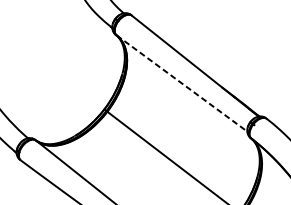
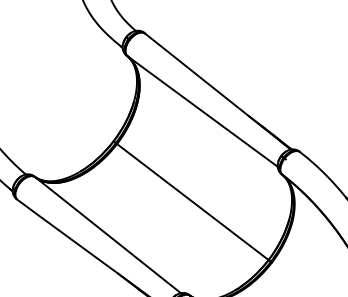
line: (182, 83) -> (203, 111), dashed -> solid

